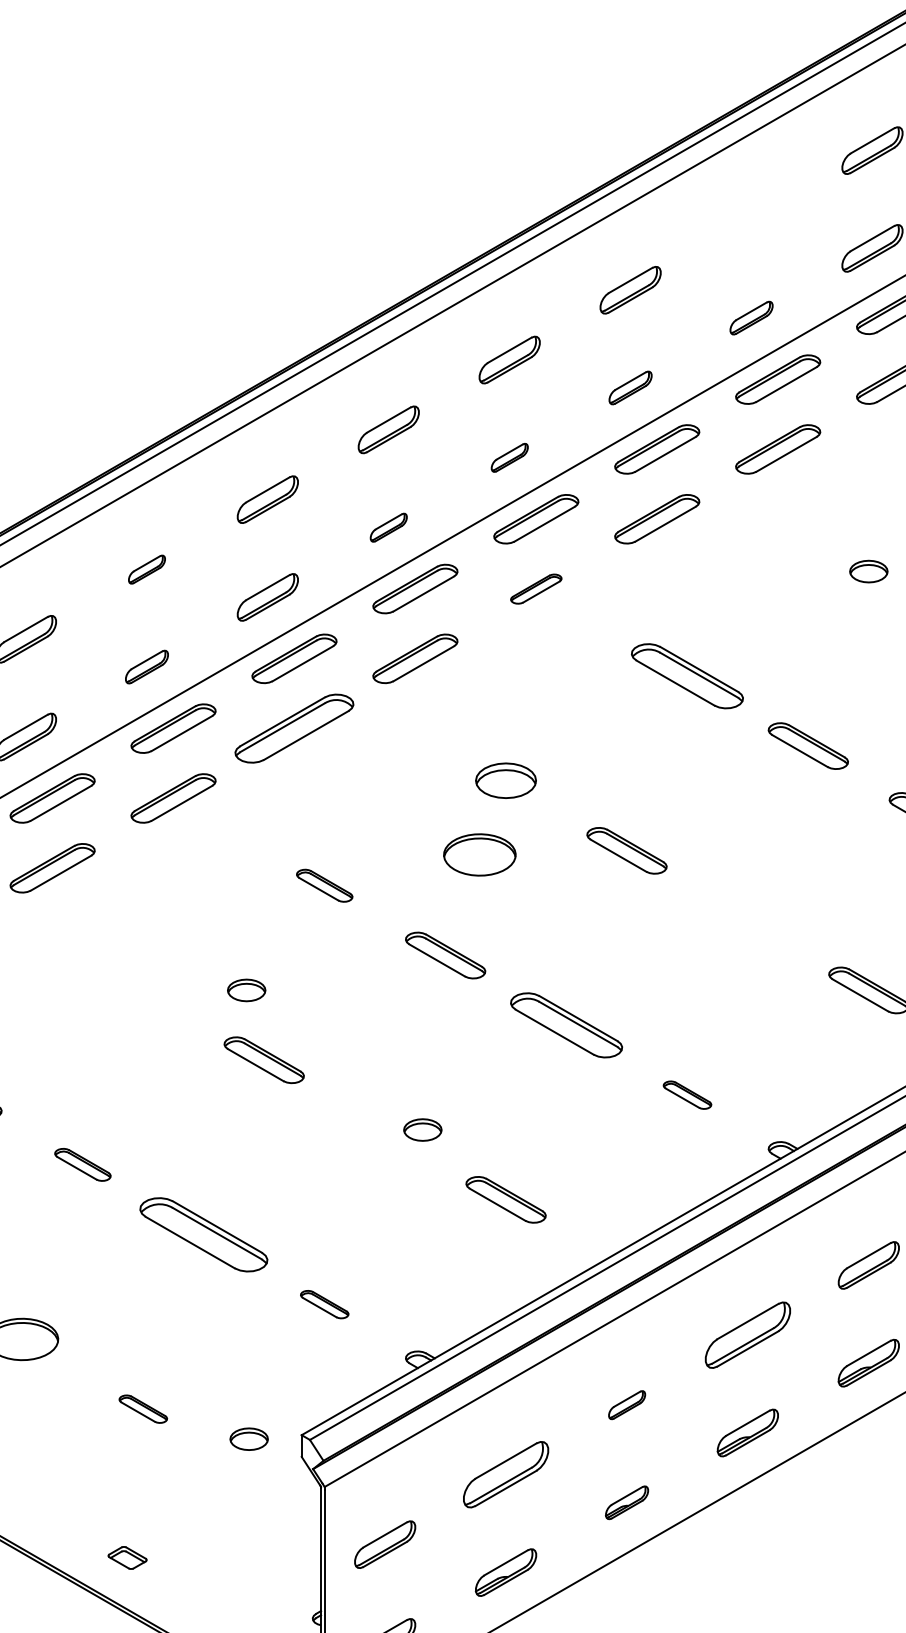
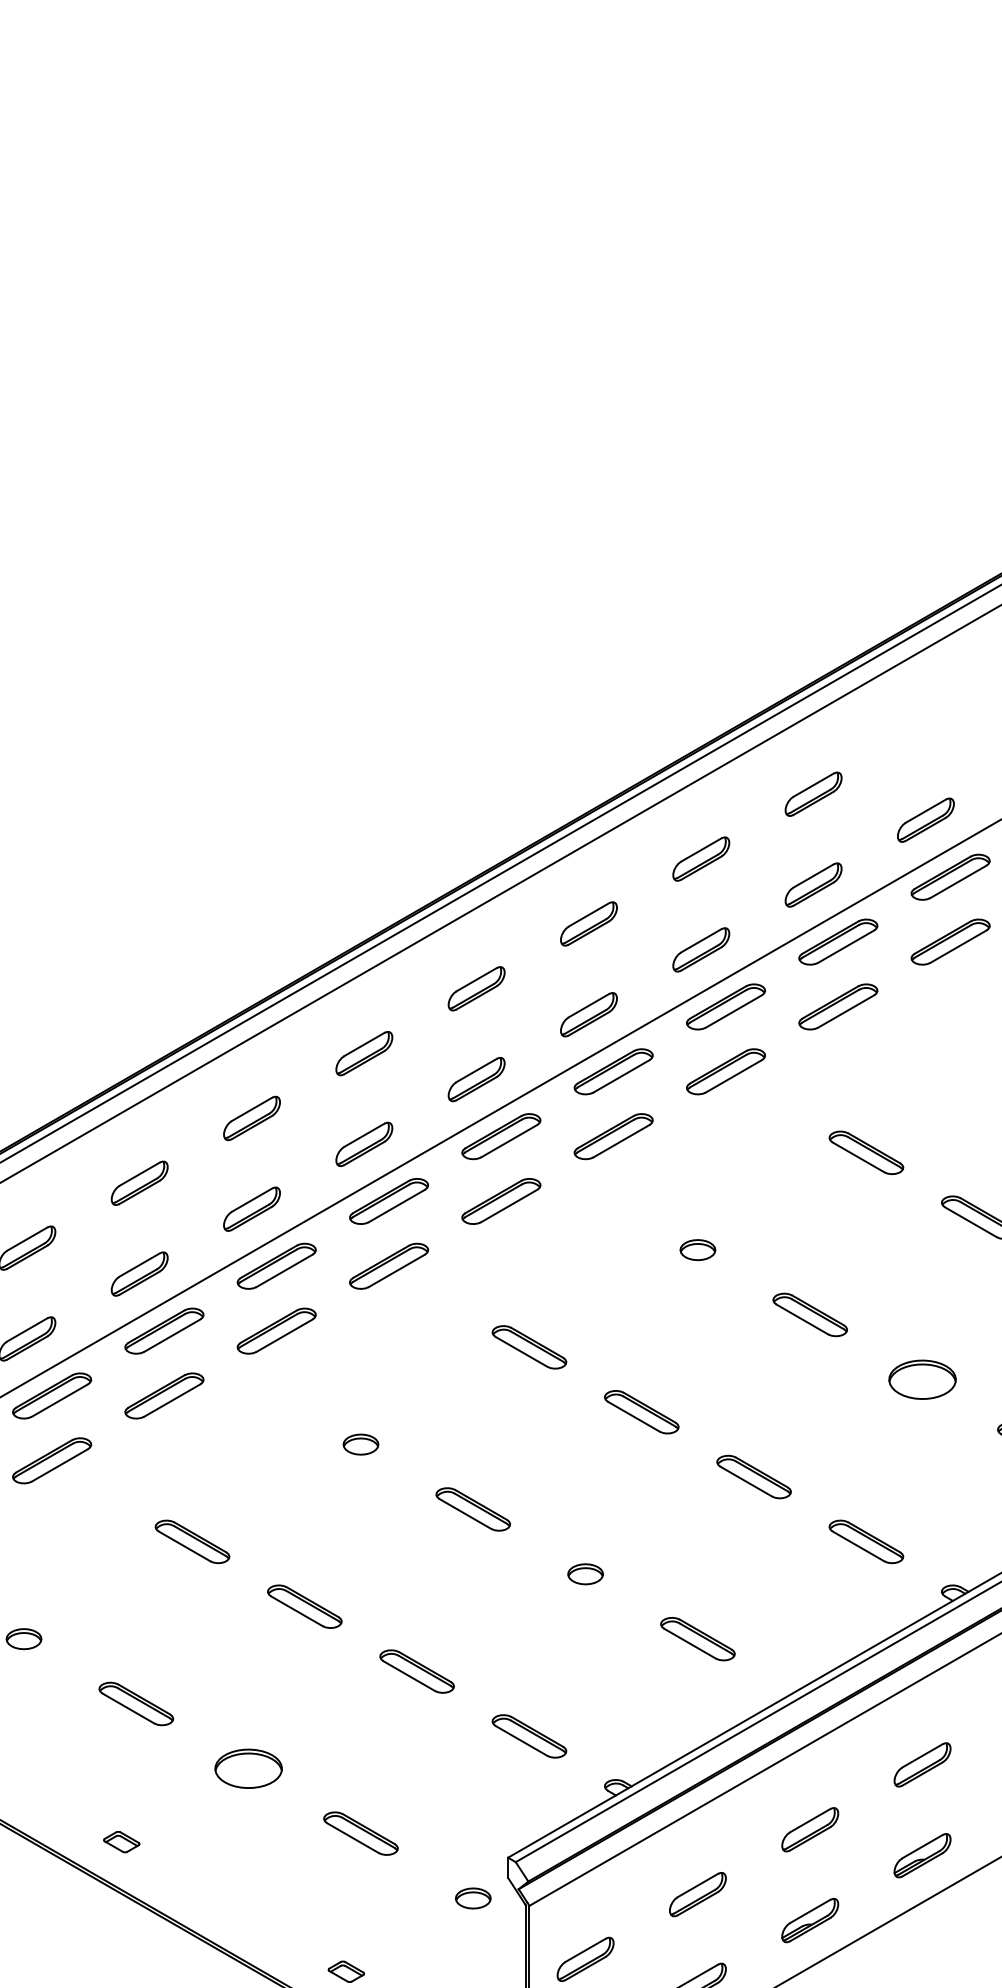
part: (751, 317) -> (925, 819), size x1.43
part: (630, 387) -> (813, 884), size x1.43
part: (509, 457) -> (701, 949), size x1.67
part: (388, 527) -> (588, 1014), size x1.67
part: (147, 569) -> (364, 1053), size x1.67
part: (535, 588) -> (725, 1071), size x1.67
part: (147, 666) -> (364, 1143), size x1.43
part: (687, 675) -> (866, 1152), size x0.71
part: (294, 728) -> (501, 1201), size x0.71
part: (505, 781) -> (697, 1250), size x0.62
part: (479, 854) -> (922, 1379), moved
part: (324, 885) -> (529, 1347), size x1.43
part: (246, 990) -> (360, 1444), moved
part: (565, 1024) -> (753, 1476), size x0.71
part: (687, 1094) -> (866, 1541), size x1.67
part: (422, 1130) -> (585, 1574), moved
part: (82, 1164) -> (304, 1606), size x1.43
part: (203, 1234) -> (416, 1671), size x0.62
part: (324, 1304) -> (529, 1736), size x1.67
part: (747, 1334) -> (922, 1764), size x0.71
part: (627, 1404) -> (810, 1829), size x1.67
part: (142, 1409) -> (360, 1833), size x1.67
part: (249, 1439) -> (473, 1898), moved
part: (505, 1474) -> (697, 1894), size x0.71
part: (627, 1502) -> (810, 1920), size x1.43

